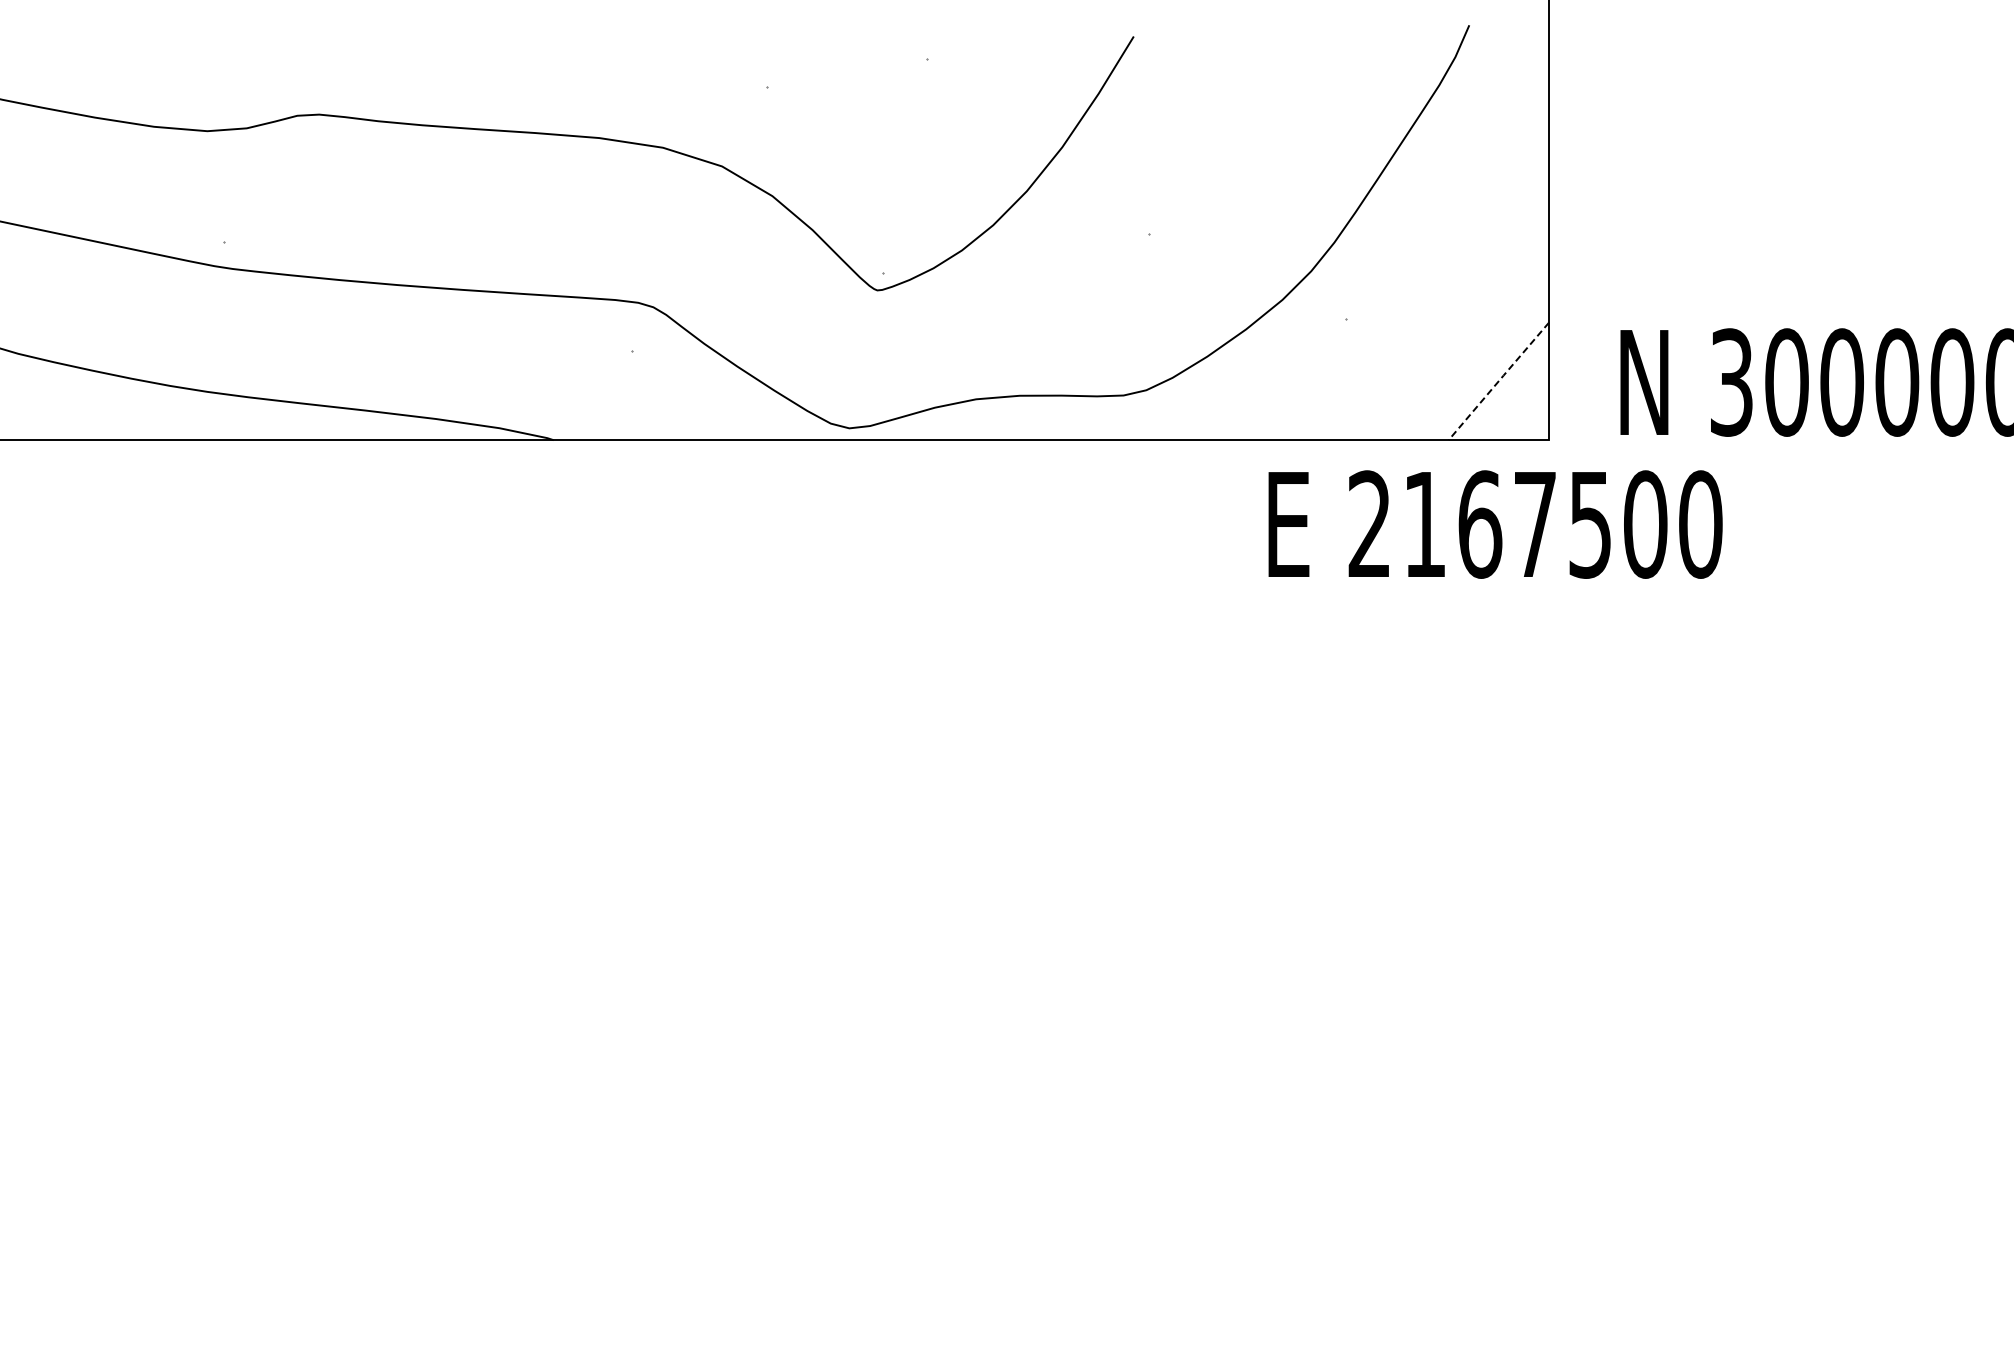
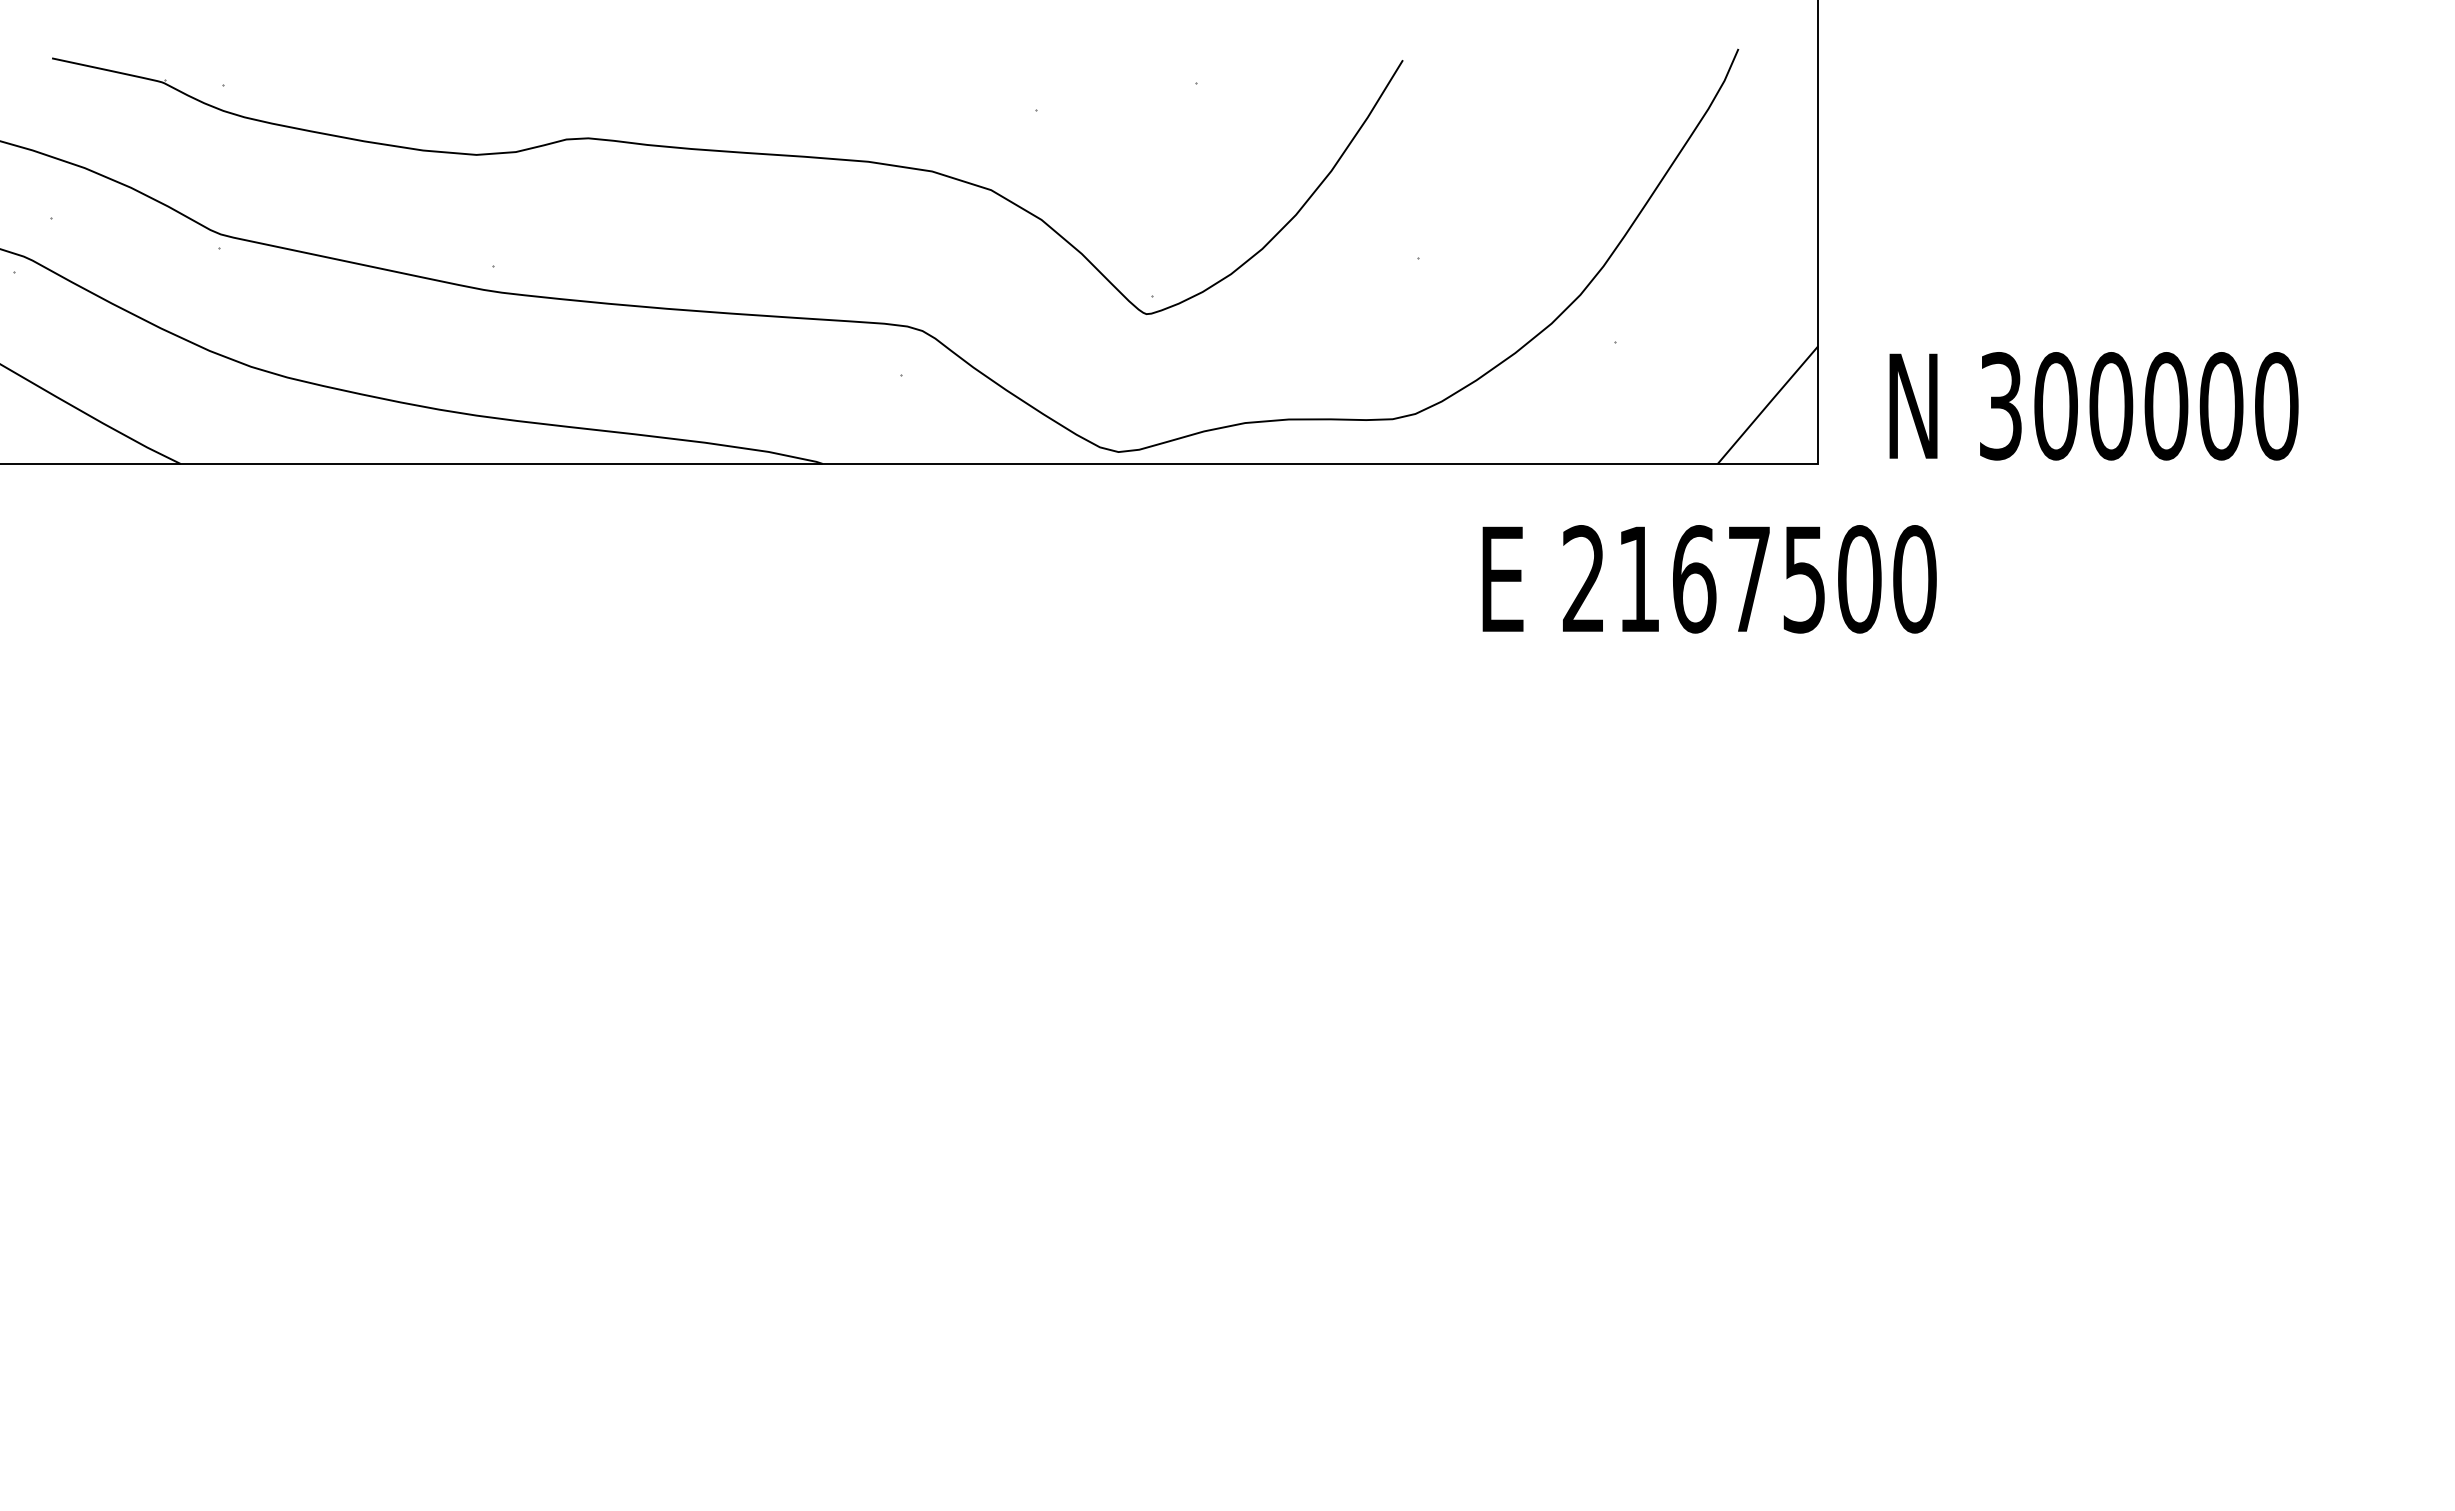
line: (1499, 379) -> (1768, 403), dashed -> solid
text: (1495, 524) -> (1709, 579), moved

